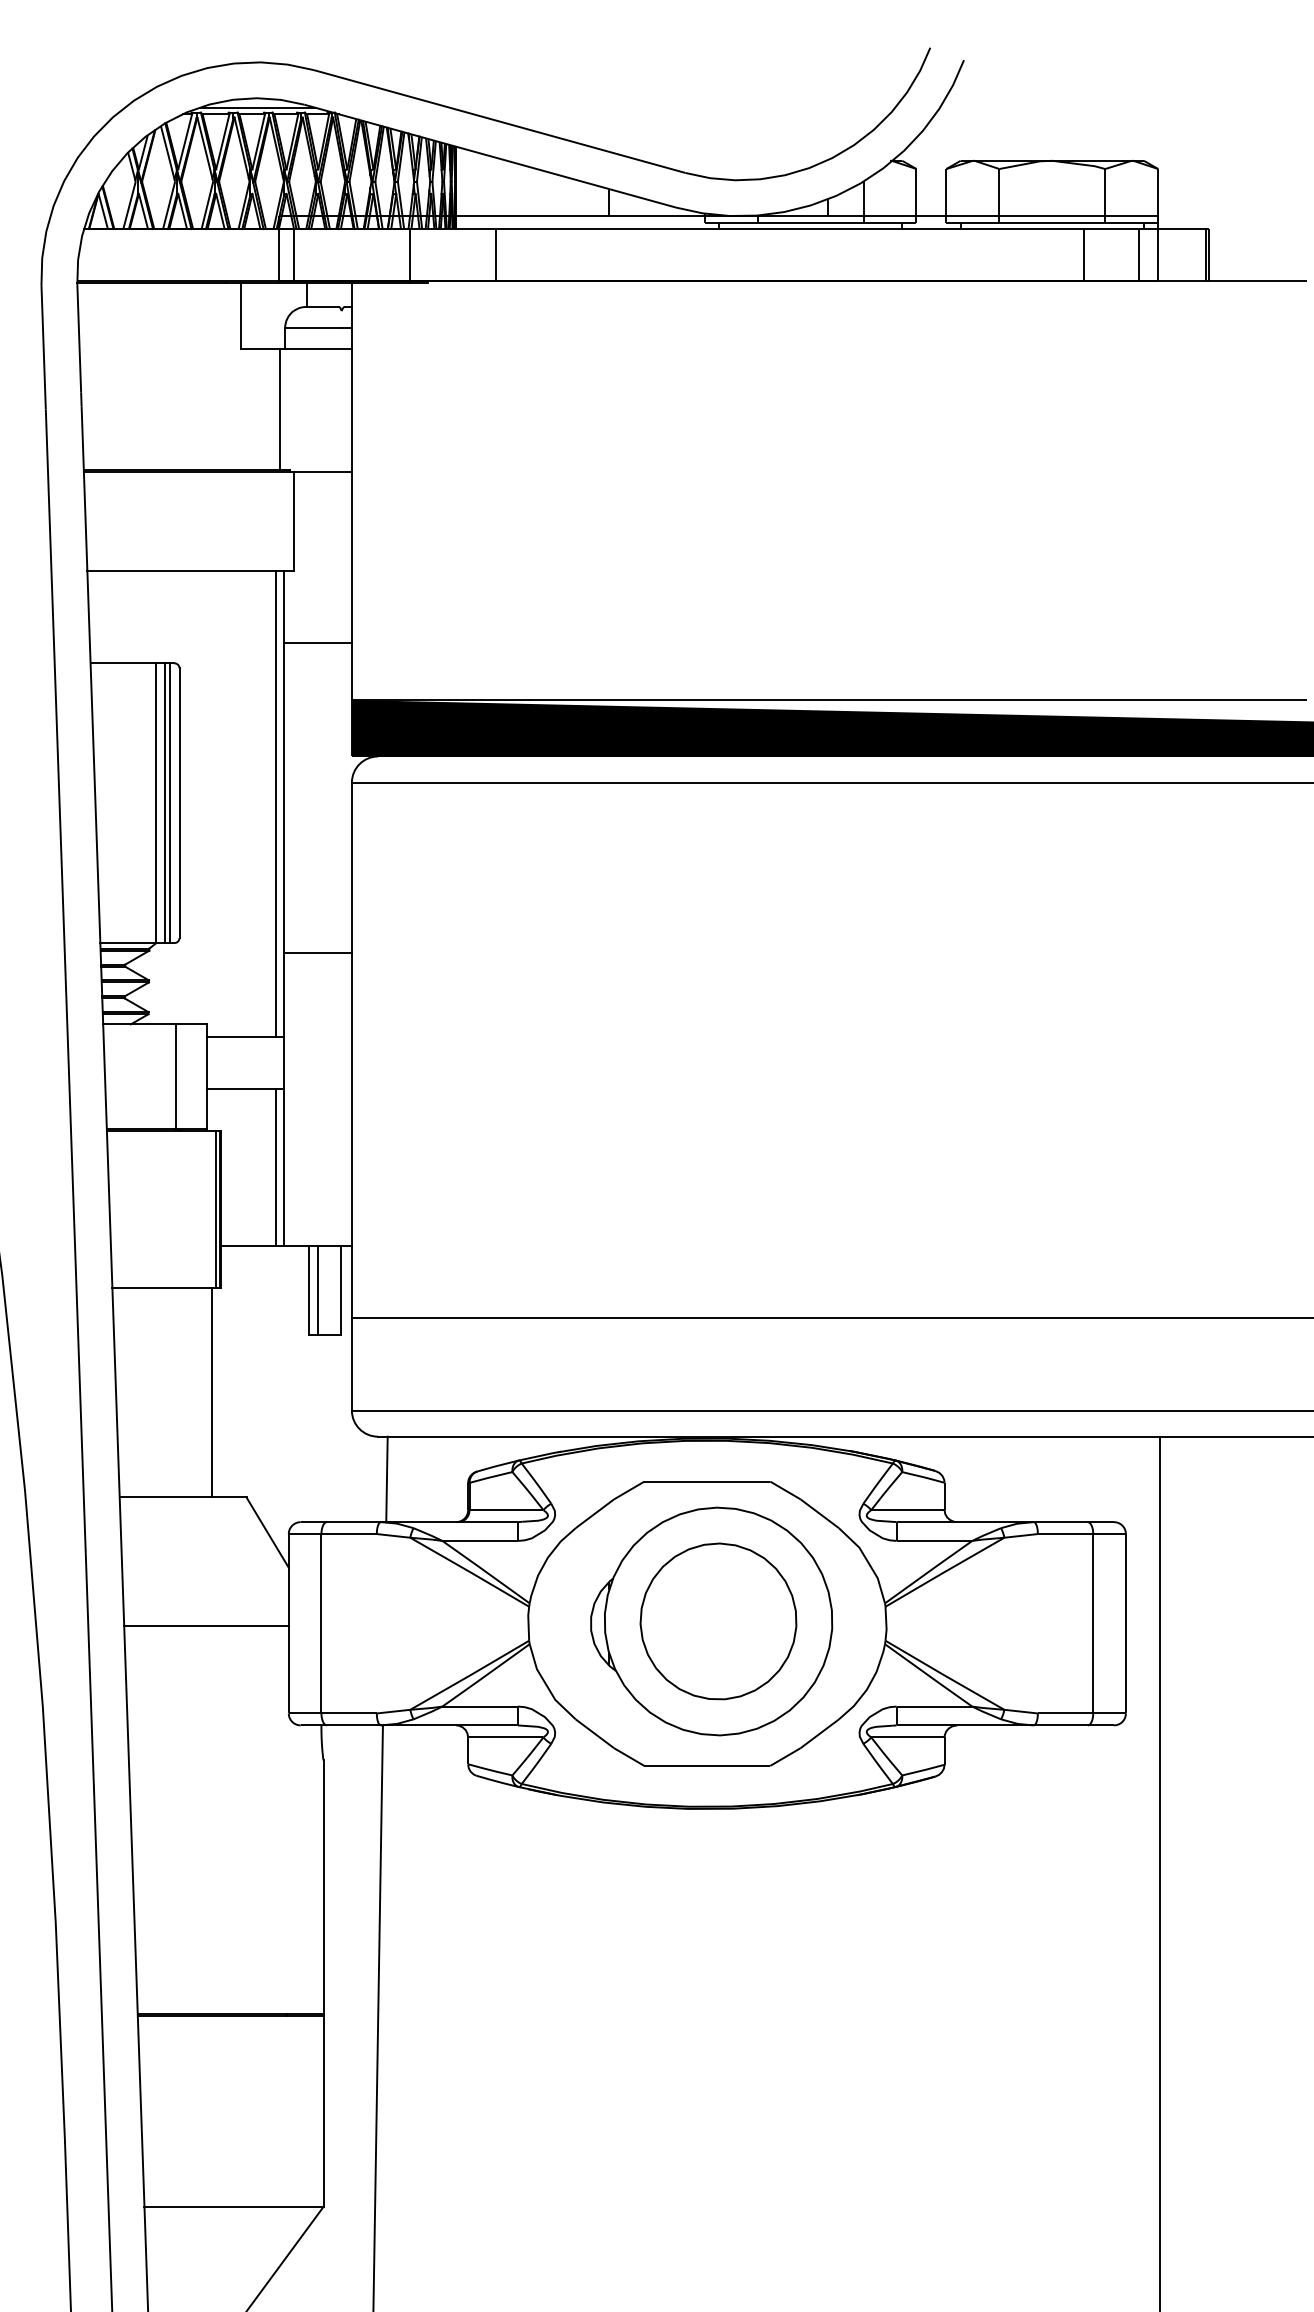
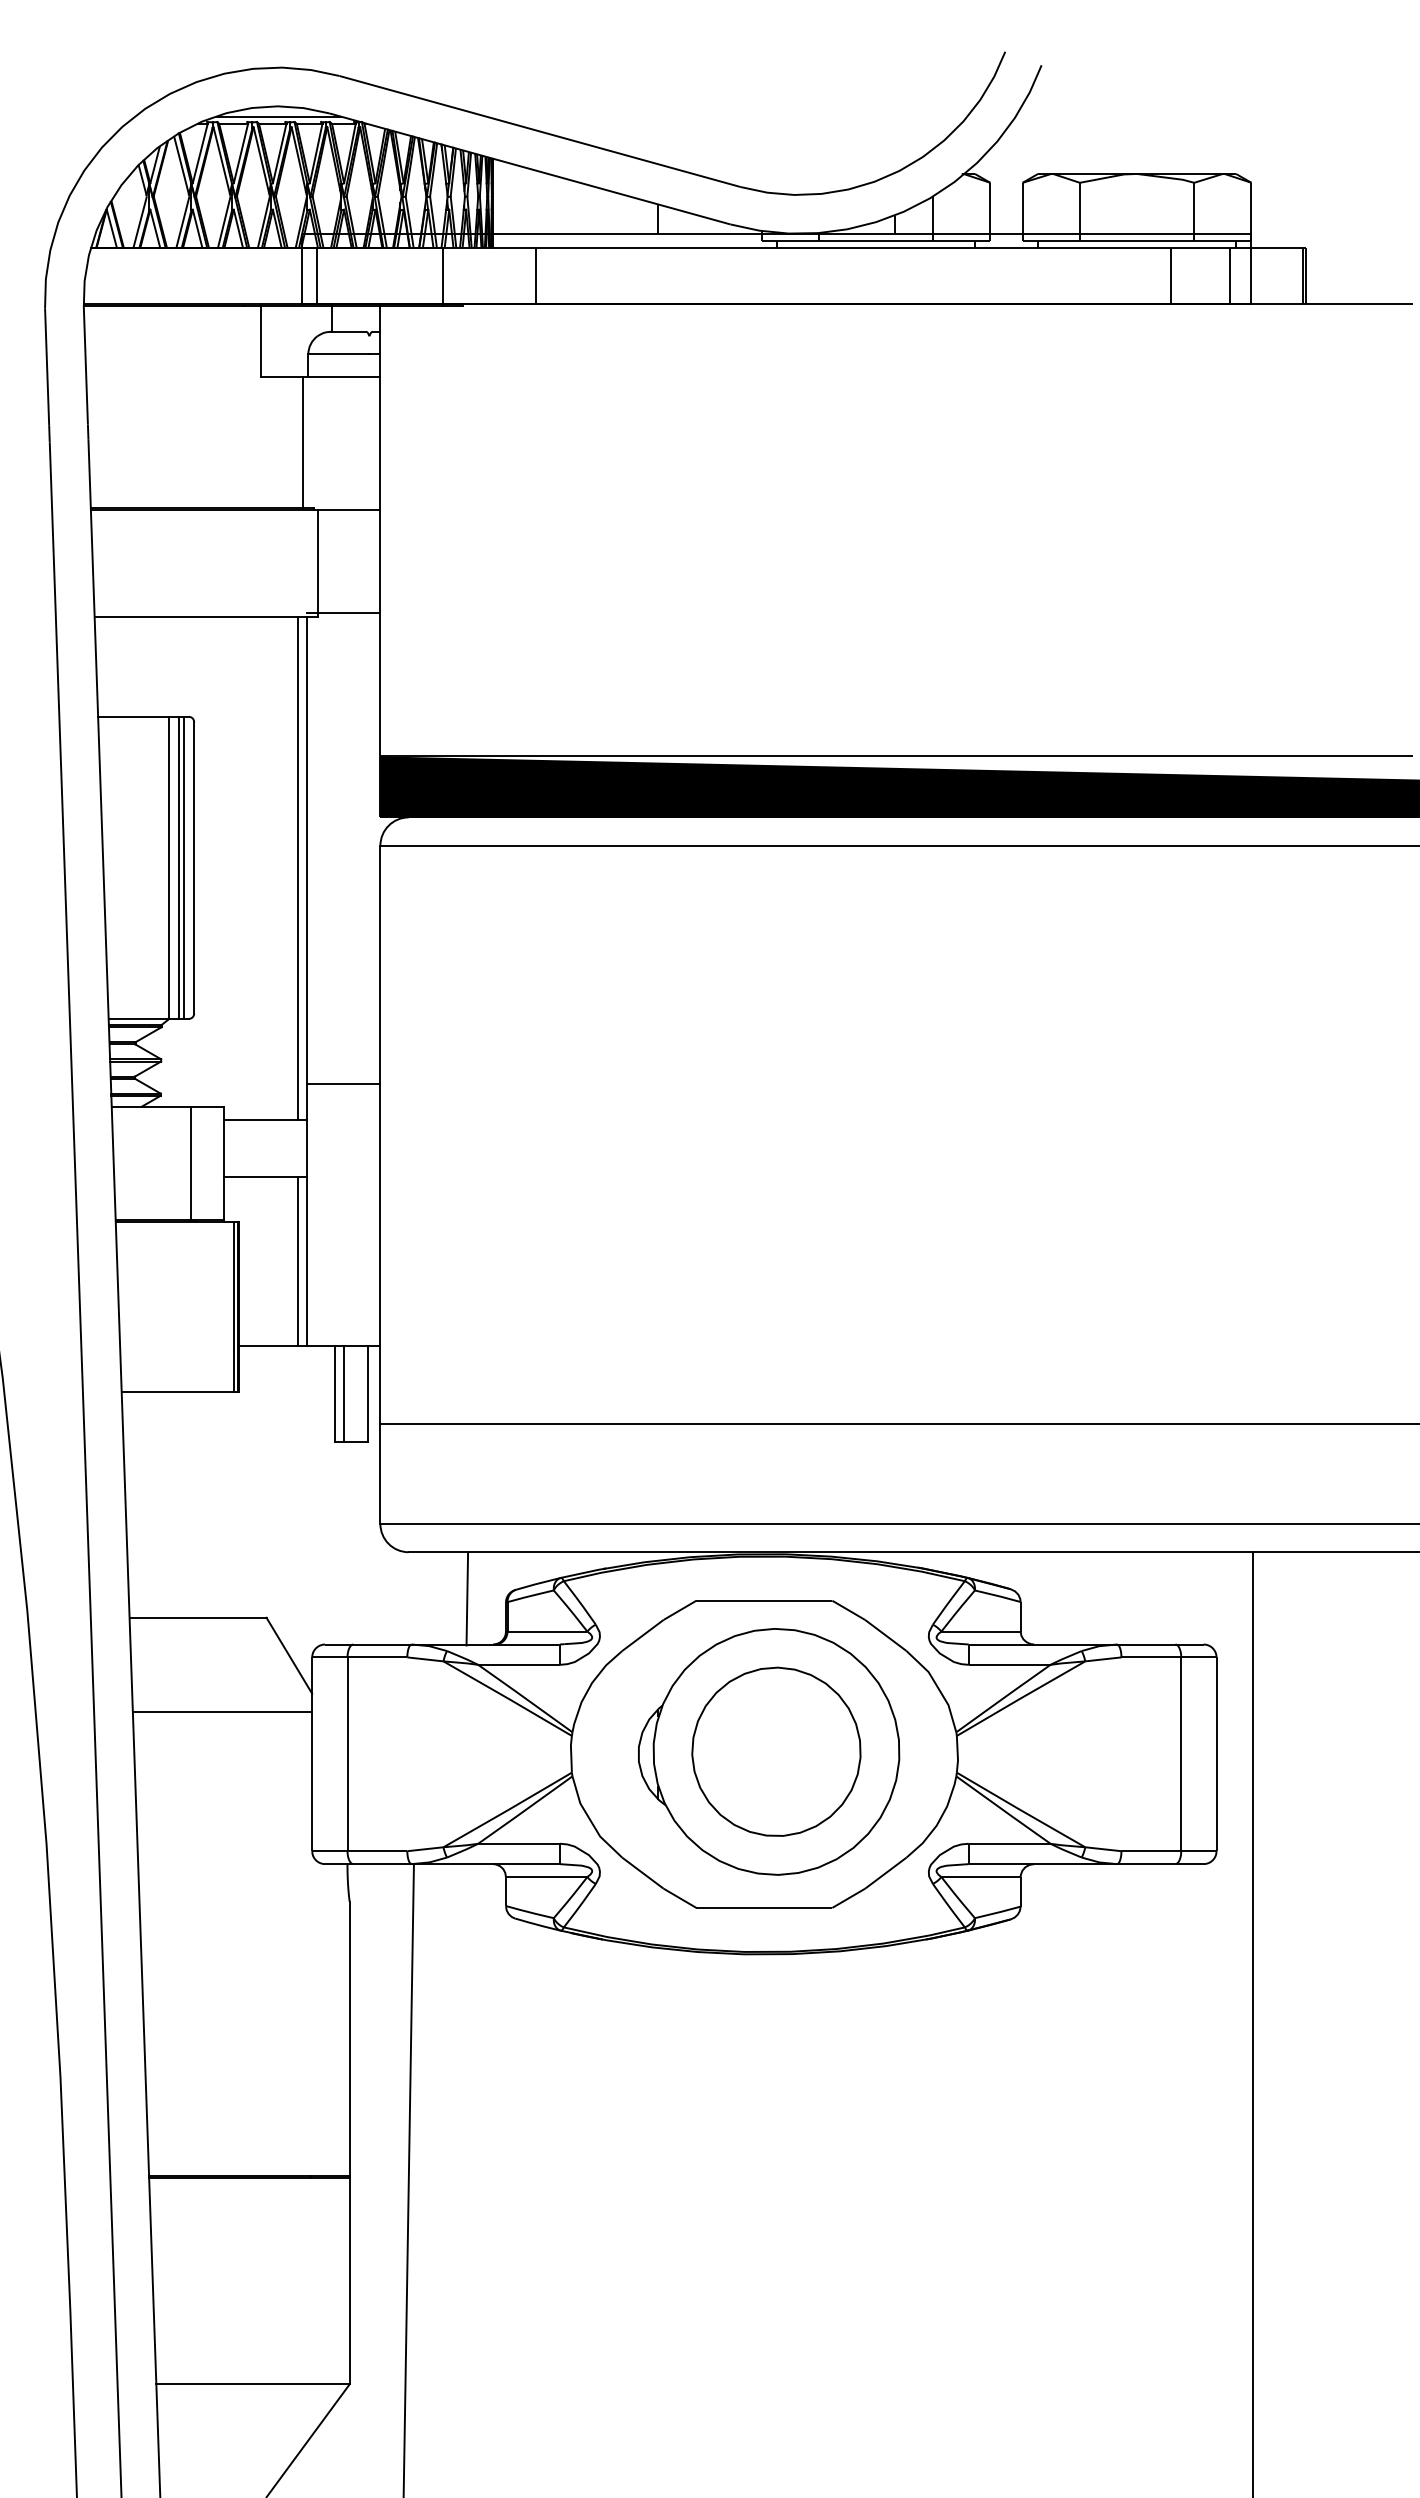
line: (317, 643) -> (343, 613), moved
line: (317, 952) -> (343, 1083), moved
line: (211, 1392) -> (228, 1504), removed
line: (387, 1479) -> (467, 1599), moved
line: (206, 1625) -> (223, 1712), moved

